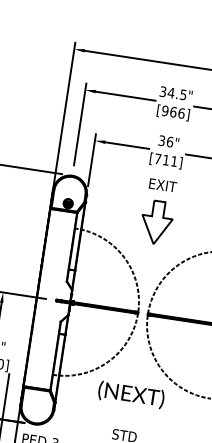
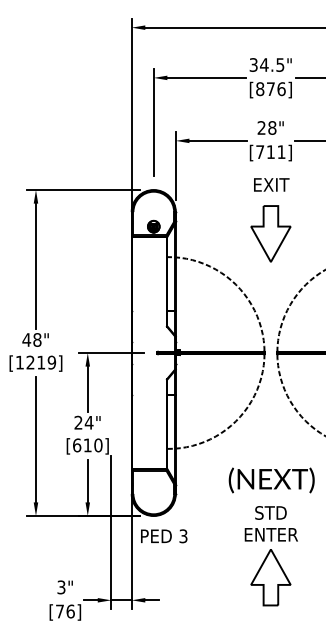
text: (169, 111) -> (265, 89), [966] -> [876]
text: (165, 140) -> (266, 127), 36" -> 28"
text: (131, 394) -> (271, 480), moved

